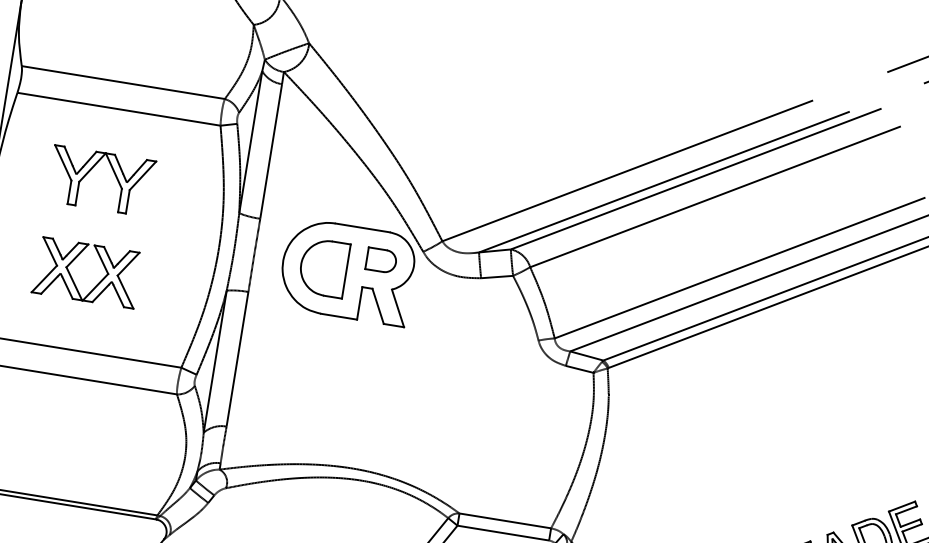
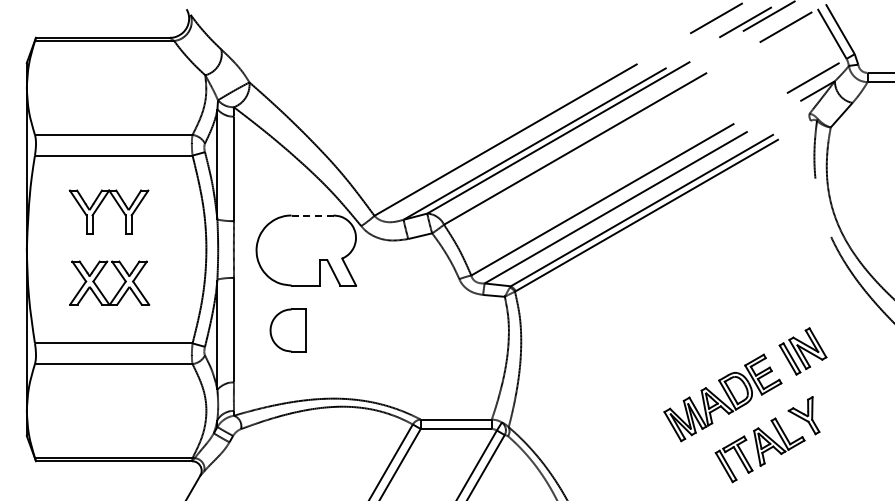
line: (362, 227) -> (312, 215), solid -> dashed
part: (381, 260) -> (330, 237), removed
part: (323, 267) -> (287, 330), moved

